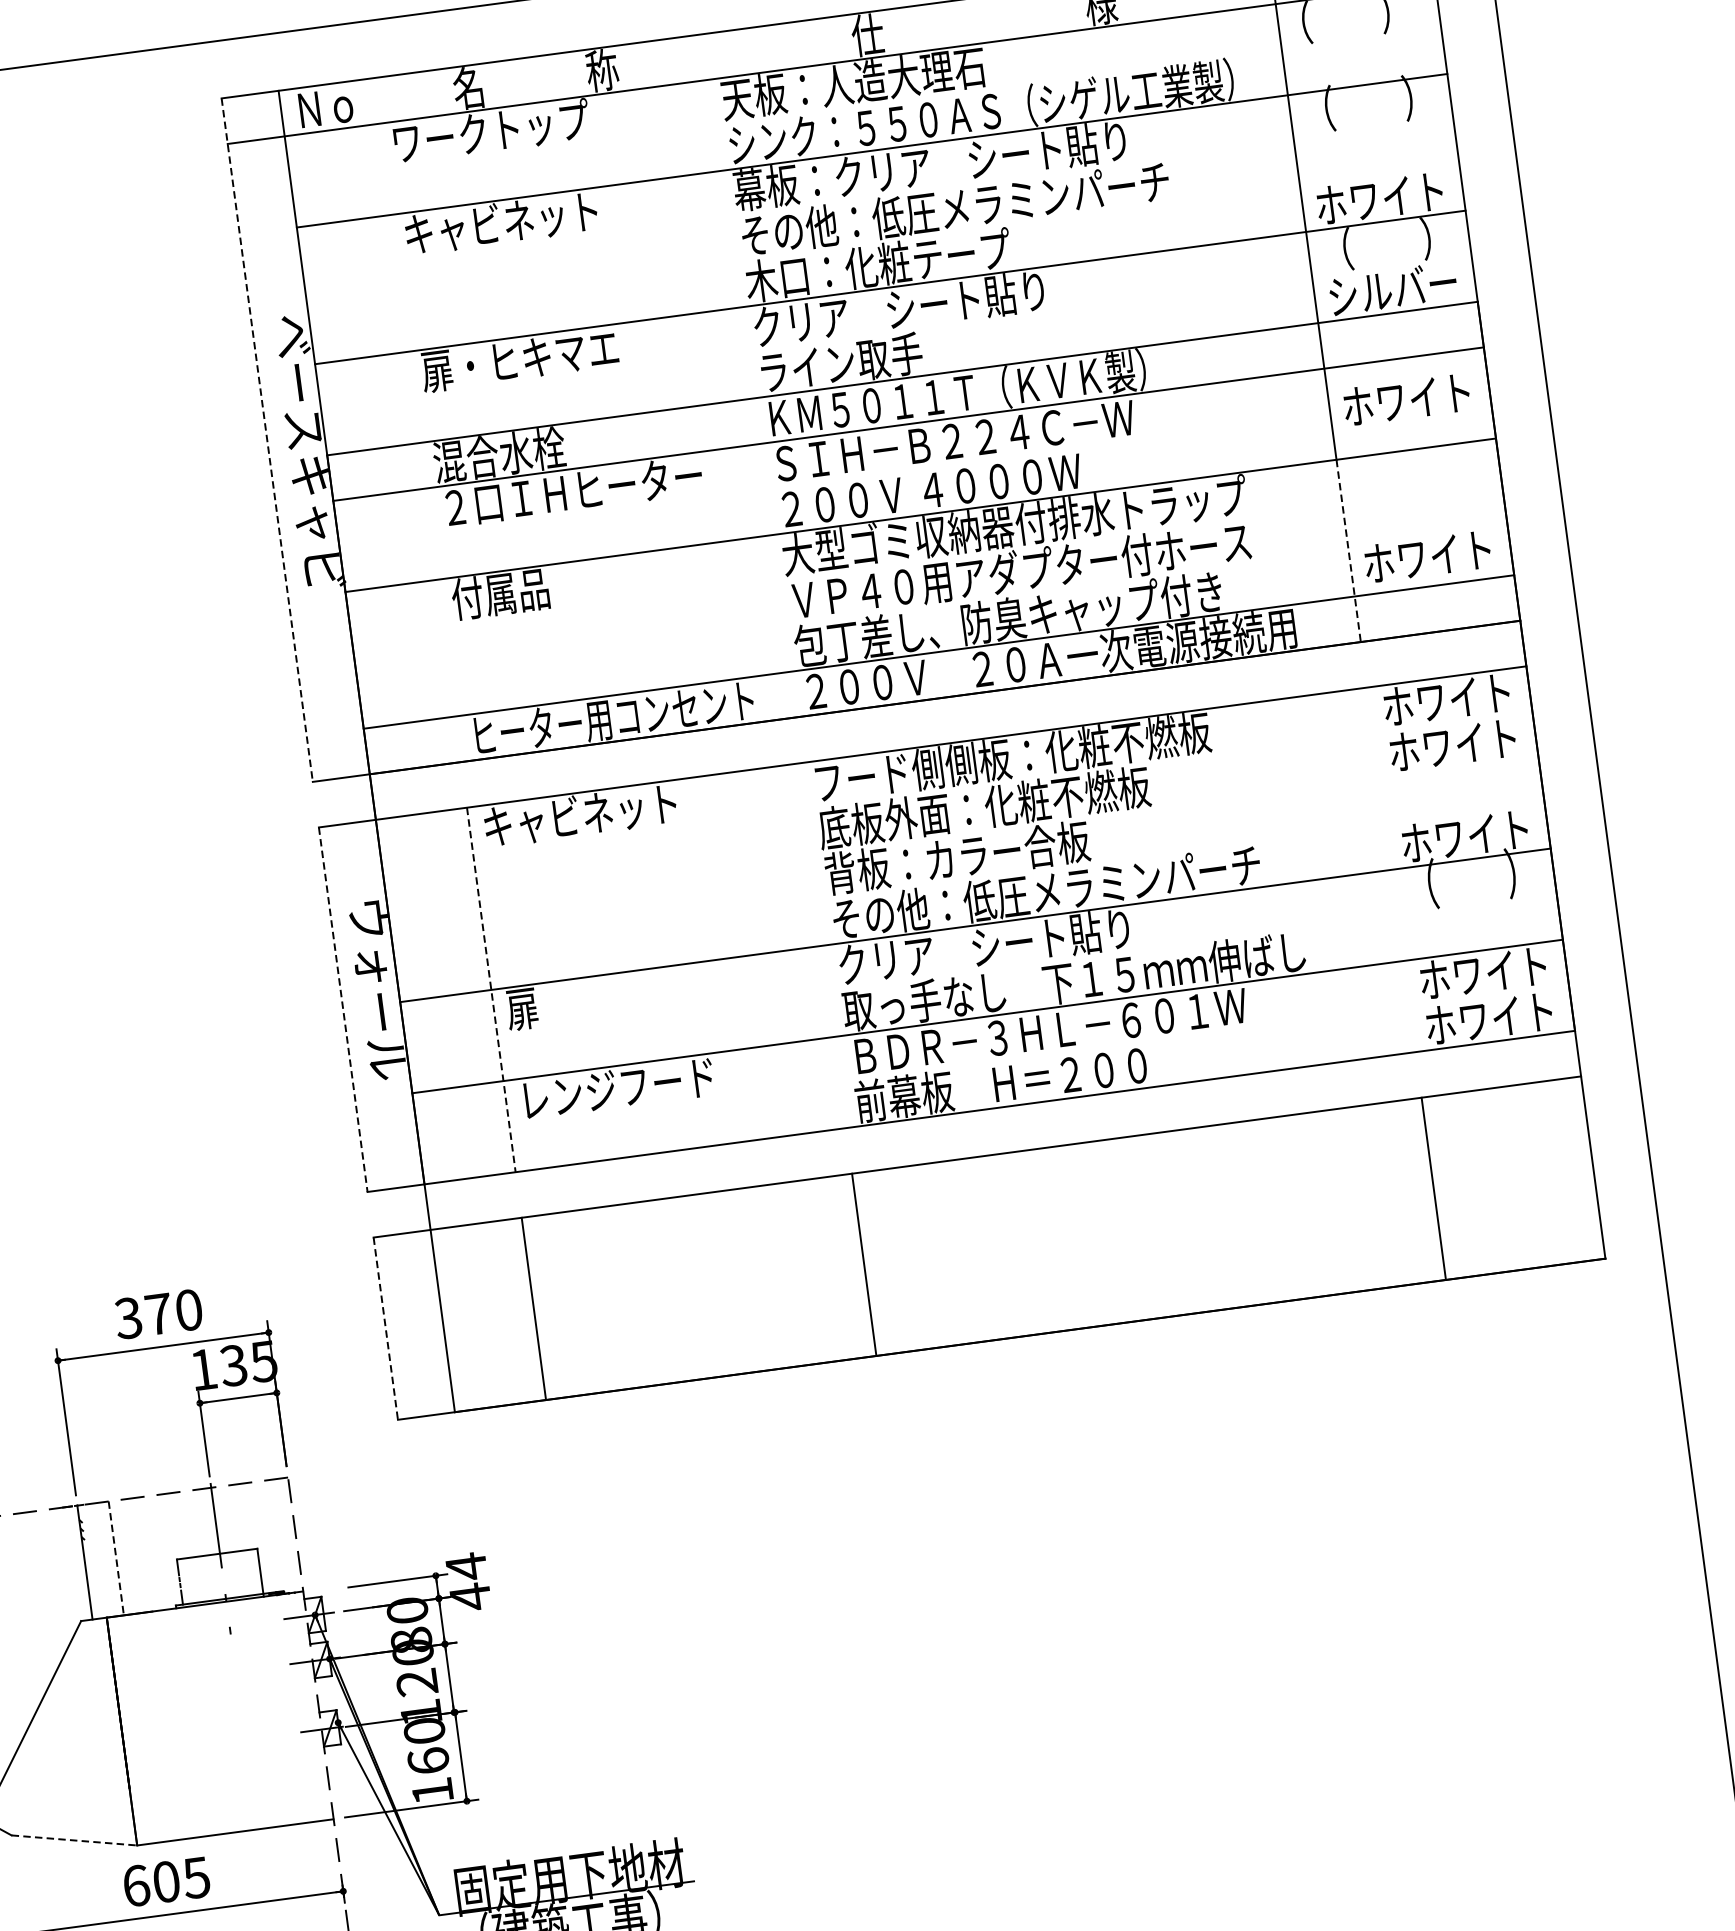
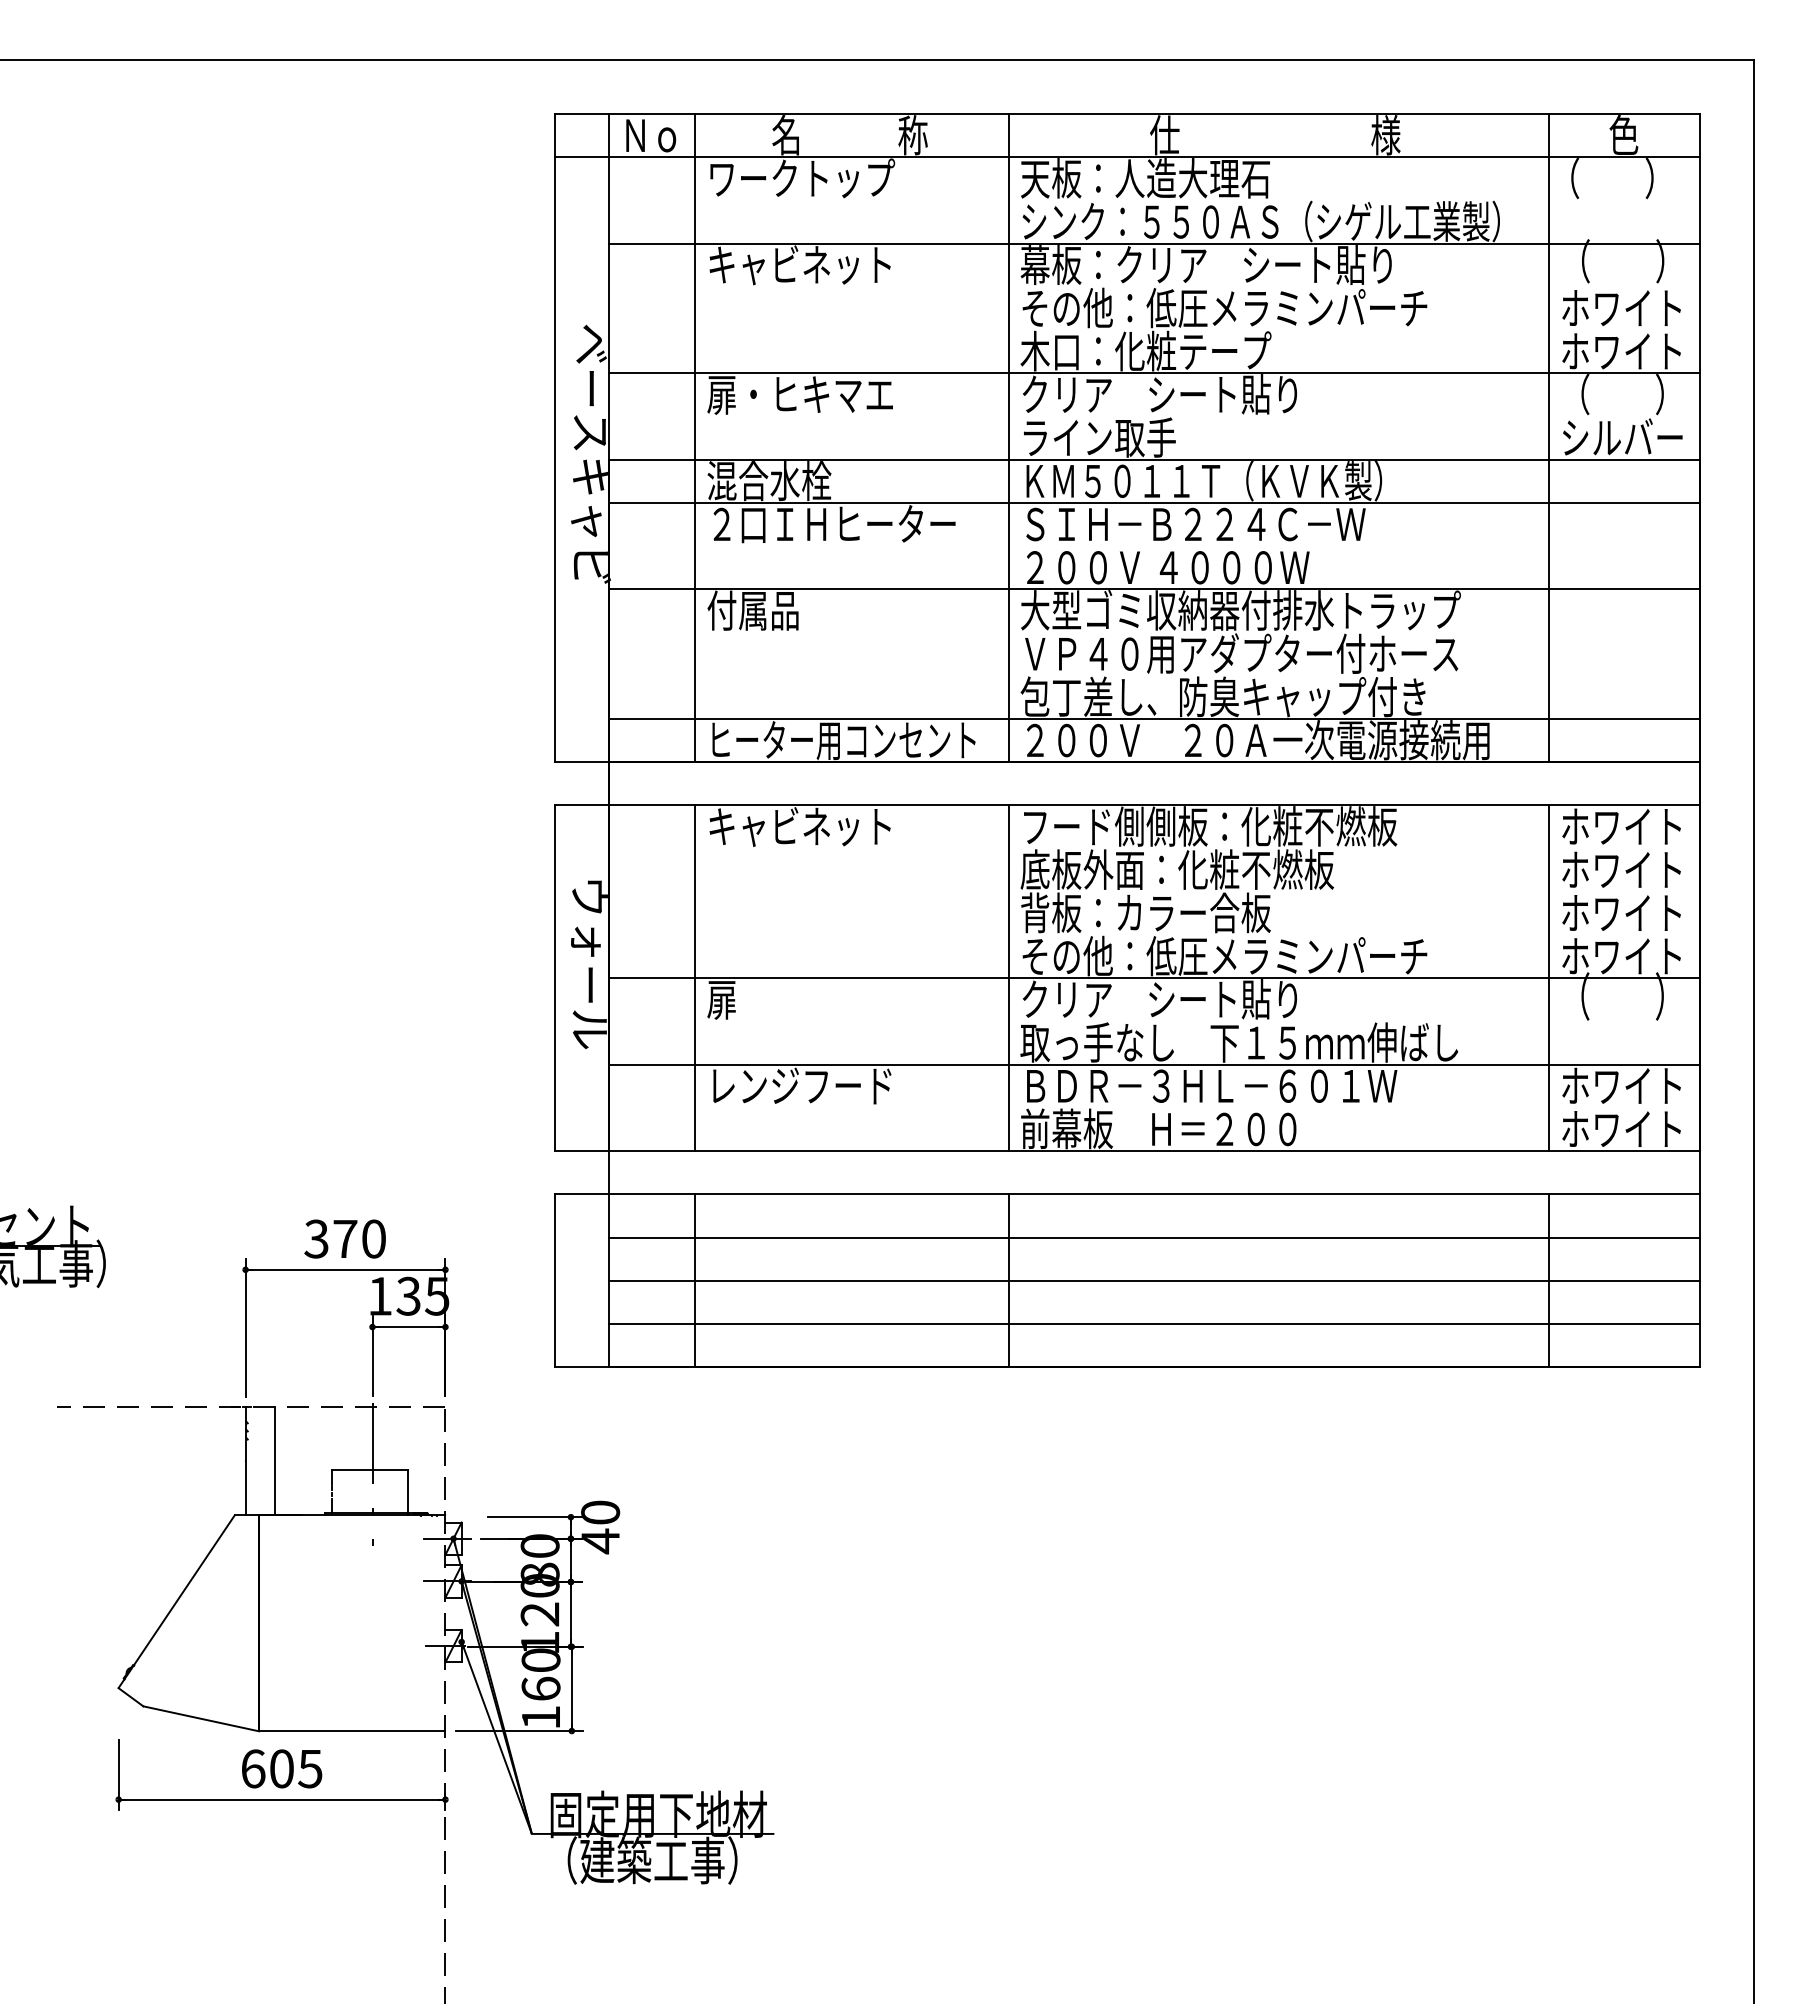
line: (745, 376) -> (1008, 438), added
text: (1406, 400) -> (1621, 308), moved
line: (415, 420) -> (695, 438), added
line: (266, 440) -> (554, 438), dashed -> solid
line: (1348, 551) -> (1548, 676), dashed -> solid
text: (1427, 556) -> (1621, 912), moved
line: (1391, 870) -> (1548, 978), added
line: (821, 946) -> (1008, 978), added
line: (491, 990) -> (695, 978), dashed -> solid
line: (342, 1010) -> (554, 978), dashed -> solid
line: (1010, 1198) -> (1153, 1237), added
line: (1016, 1244) -> (1153, 1280), added
line: (1022, 1289) -> (1153, 1323), added
line: (385, 1329) -> (554, 1281), dashed -> solid
line: (116, 1558) -> (275, 1461), dashed -> solid
text: (466, 1566) -> (600, 1512), 44 -> 40
line: (74, 1840) -> (201, 1718), dashed -> solid

